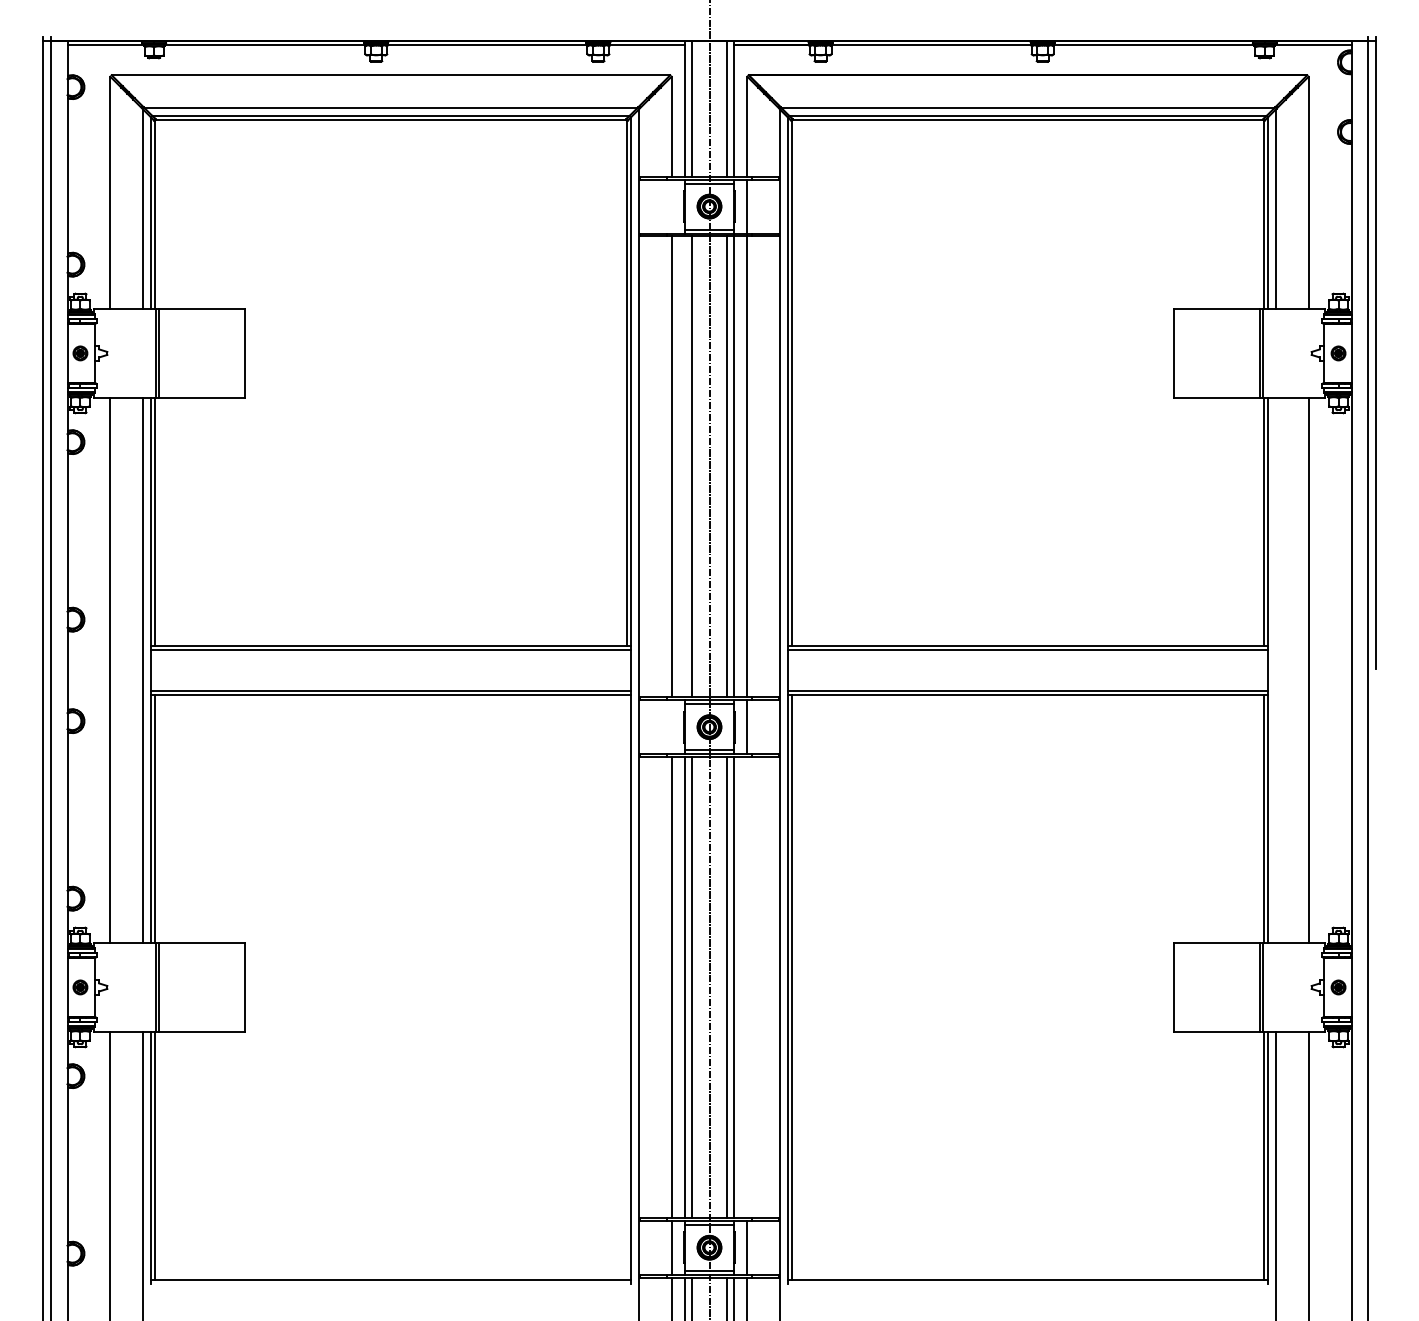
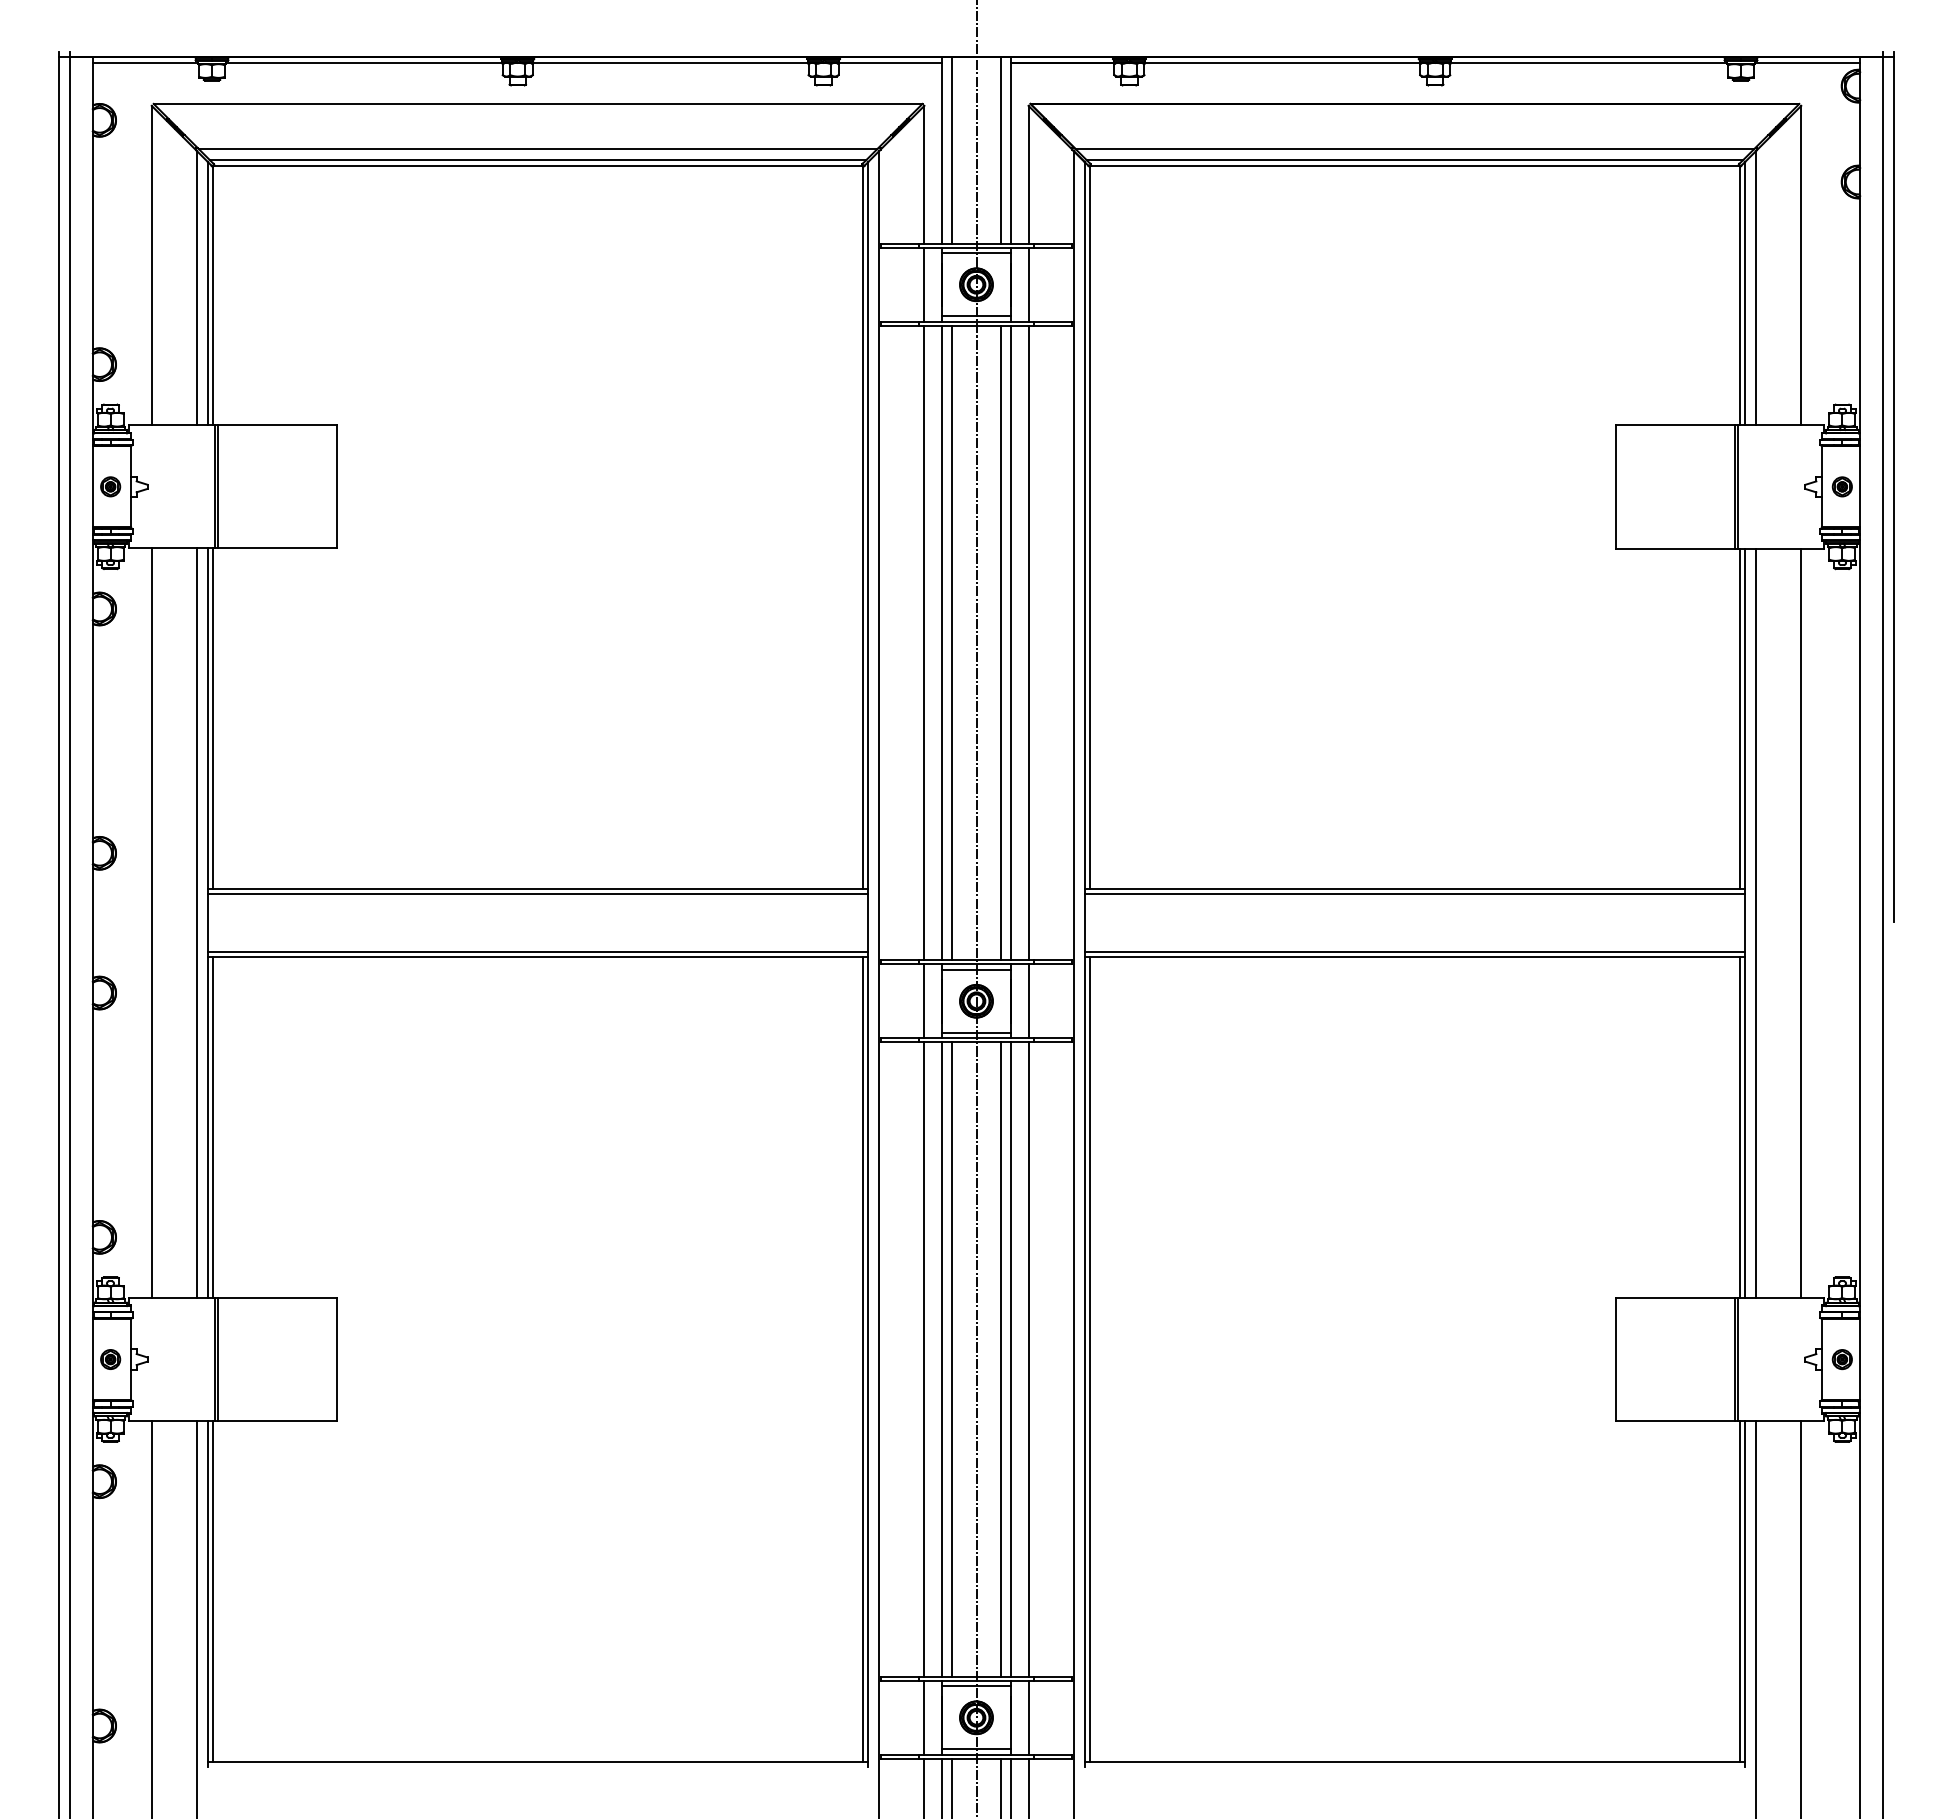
line: (671, 206) -> (924, 284), added
line: (684, 466) -> (942, 642), added
line: (1276, 669) -> (1756, 922), added
line: (671, 727) -> (924, 1001), added
line: (626, 987) -> (862, 1359), added
line: (747, 987) -> (1028, 1359), added

